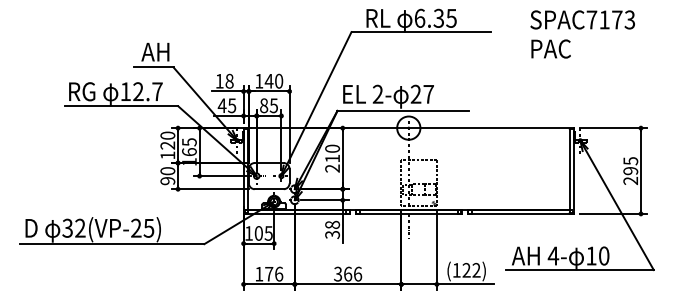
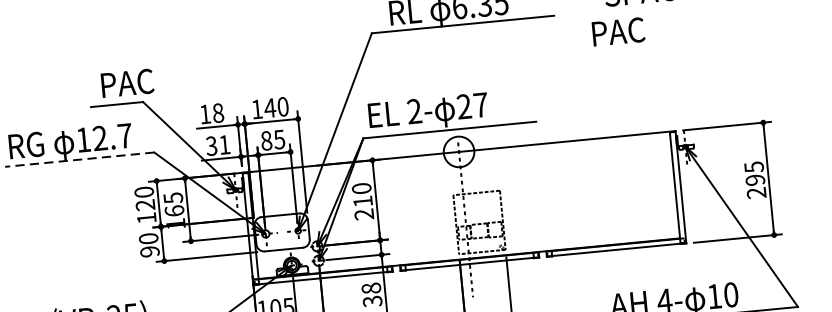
text: (550, 48) -> (617, 31), moved
text: (161, 51) -> (125, 82), AH -> PAC
text: (226, 105) -> (217, 145), 45 -> 31
line: (121, 106) -> (79, 159), solid -> dashed

